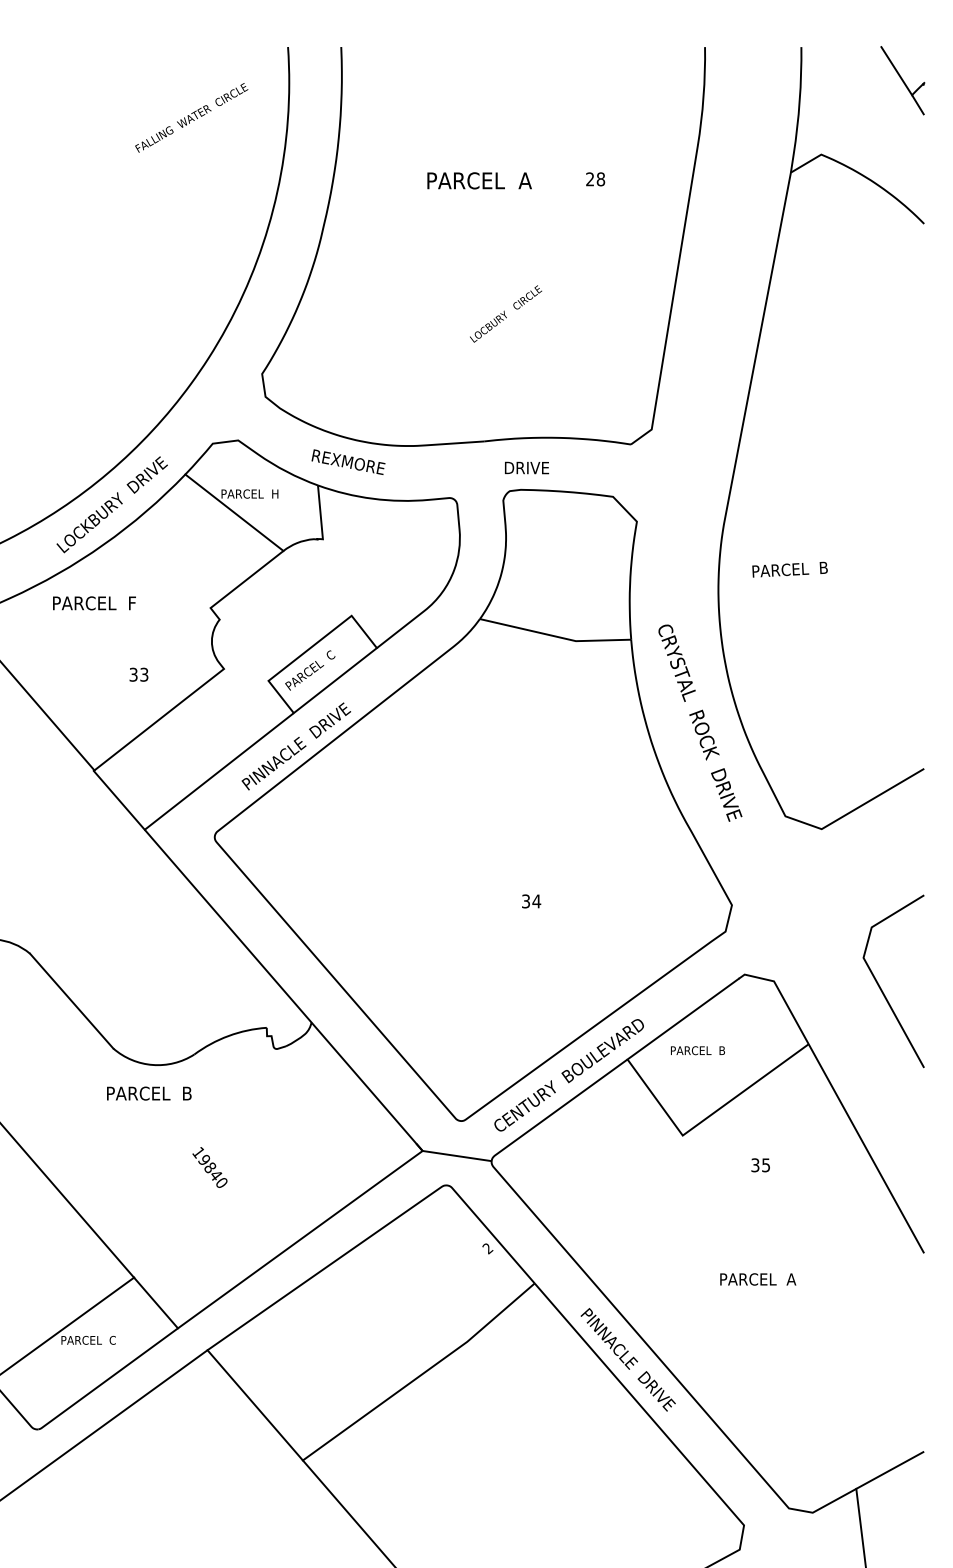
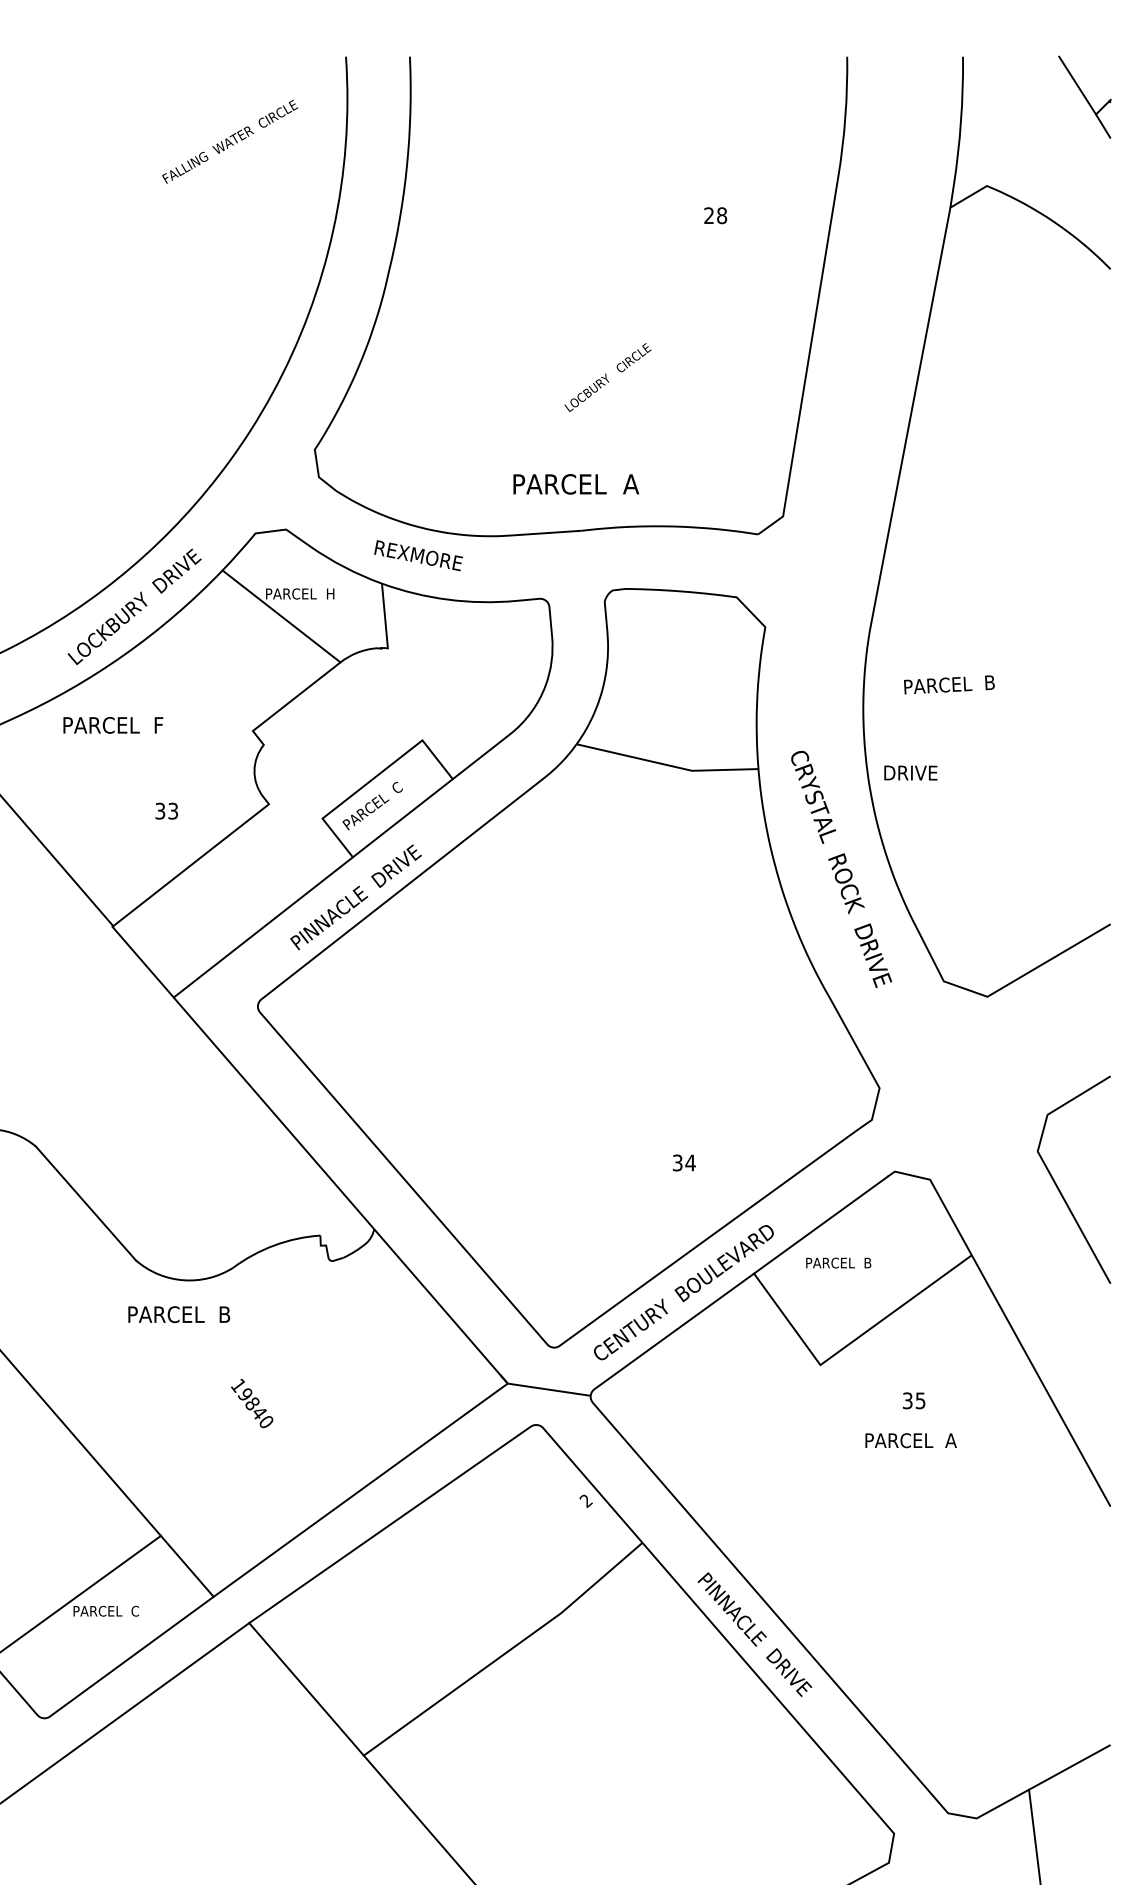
text: (479, 180) -> (576, 483), moved
text: (527, 467) -> (911, 772), moved
text: (531, 901) -> (684, 1163), moved
text: (758, 1279) -> (911, 1440), moved

